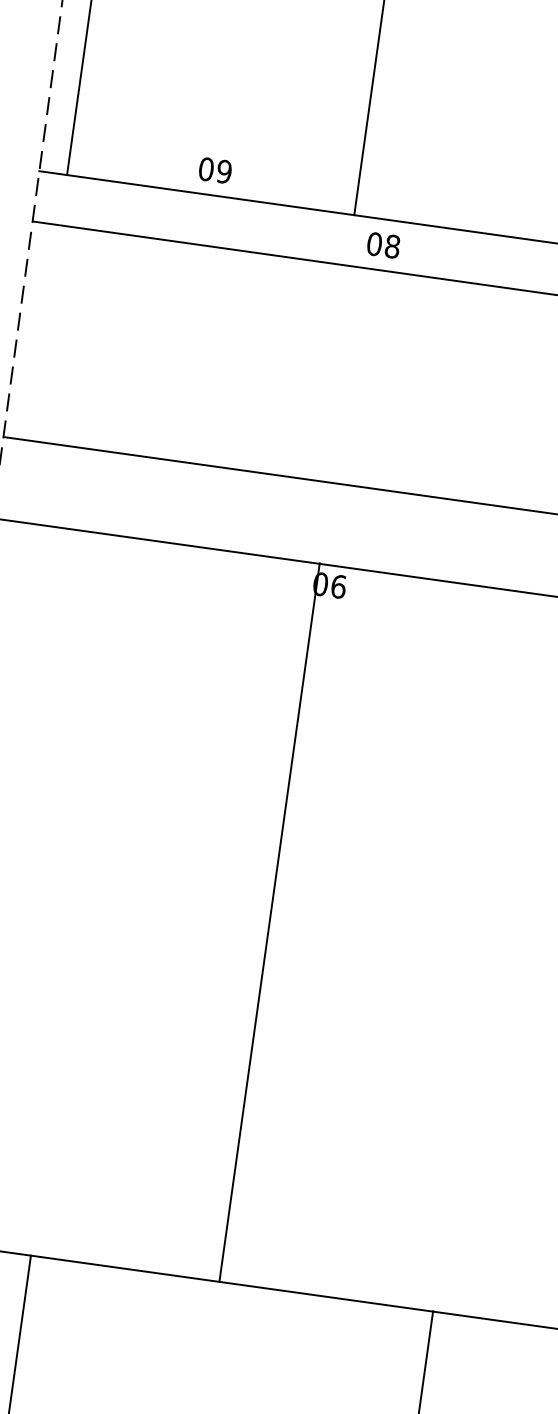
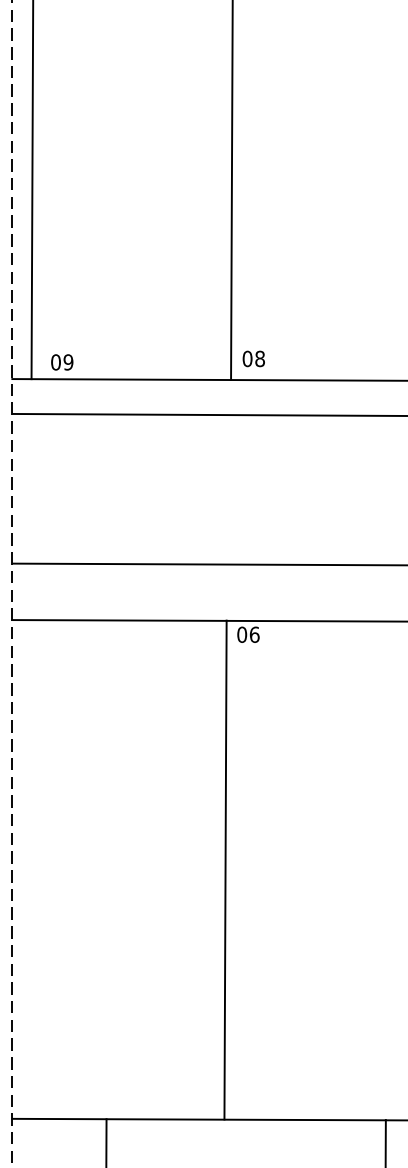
text: (215, 170) -> (62, 362), moved
text: (383, 244) -> (253, 358), moved
line: (269, 921) -> (225, 869), moved

